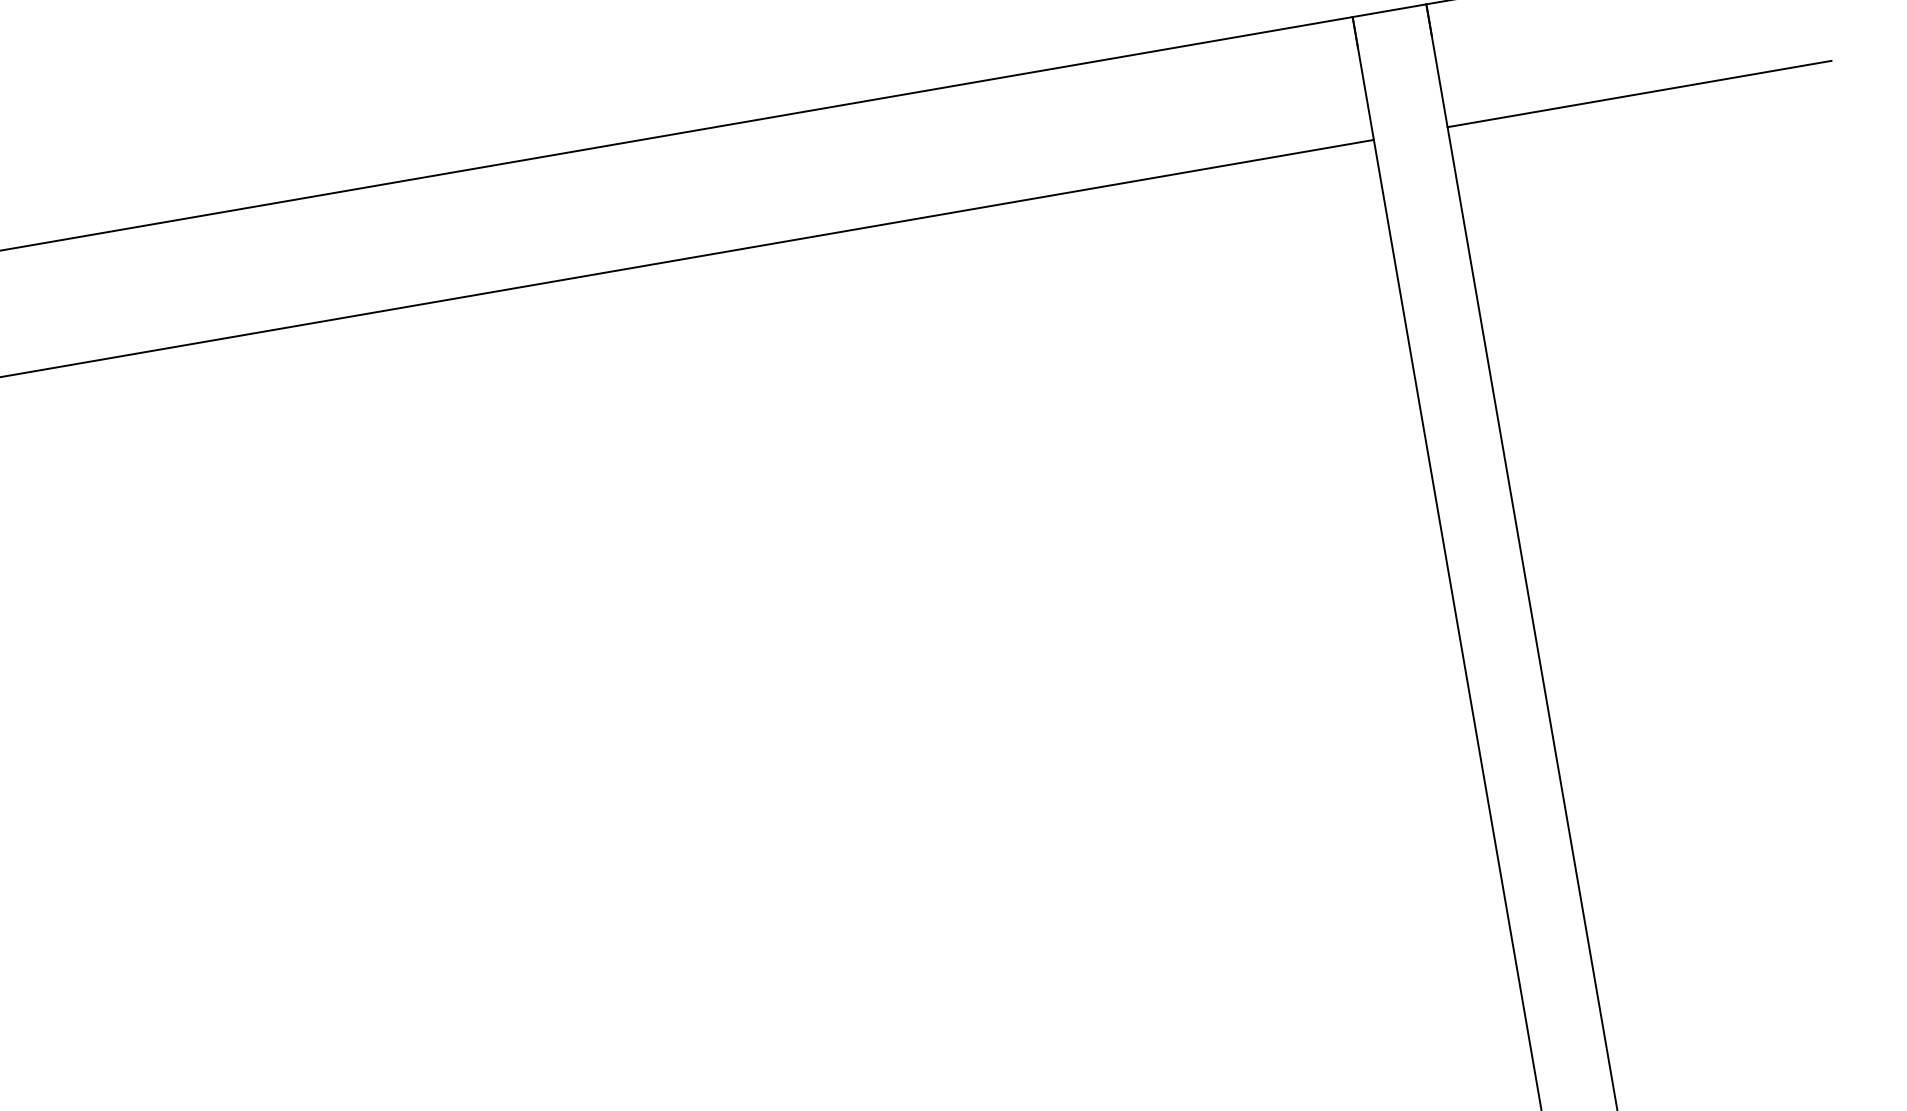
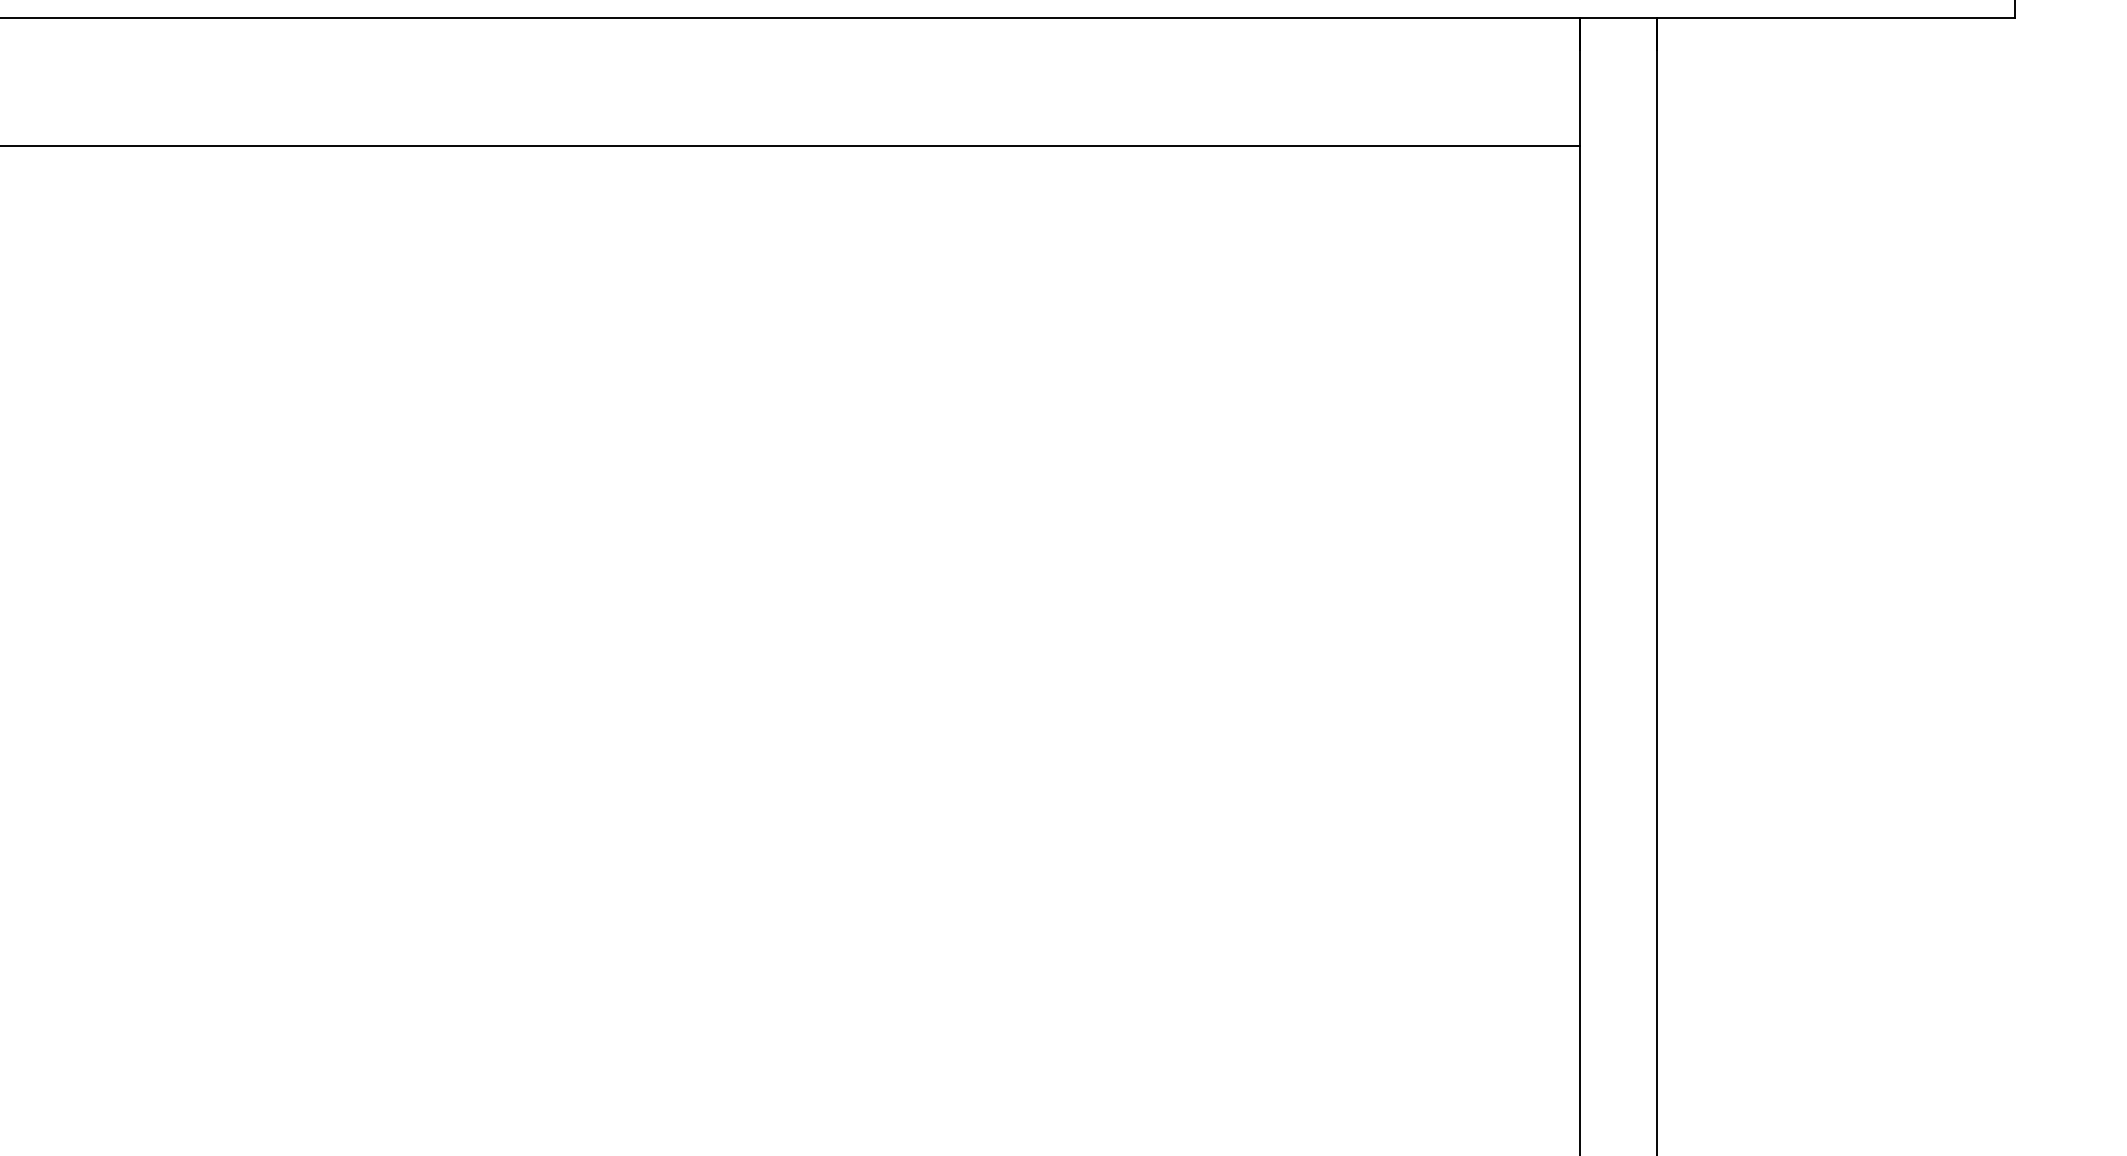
line: (1639, 93) -> (1856, 145), removed

